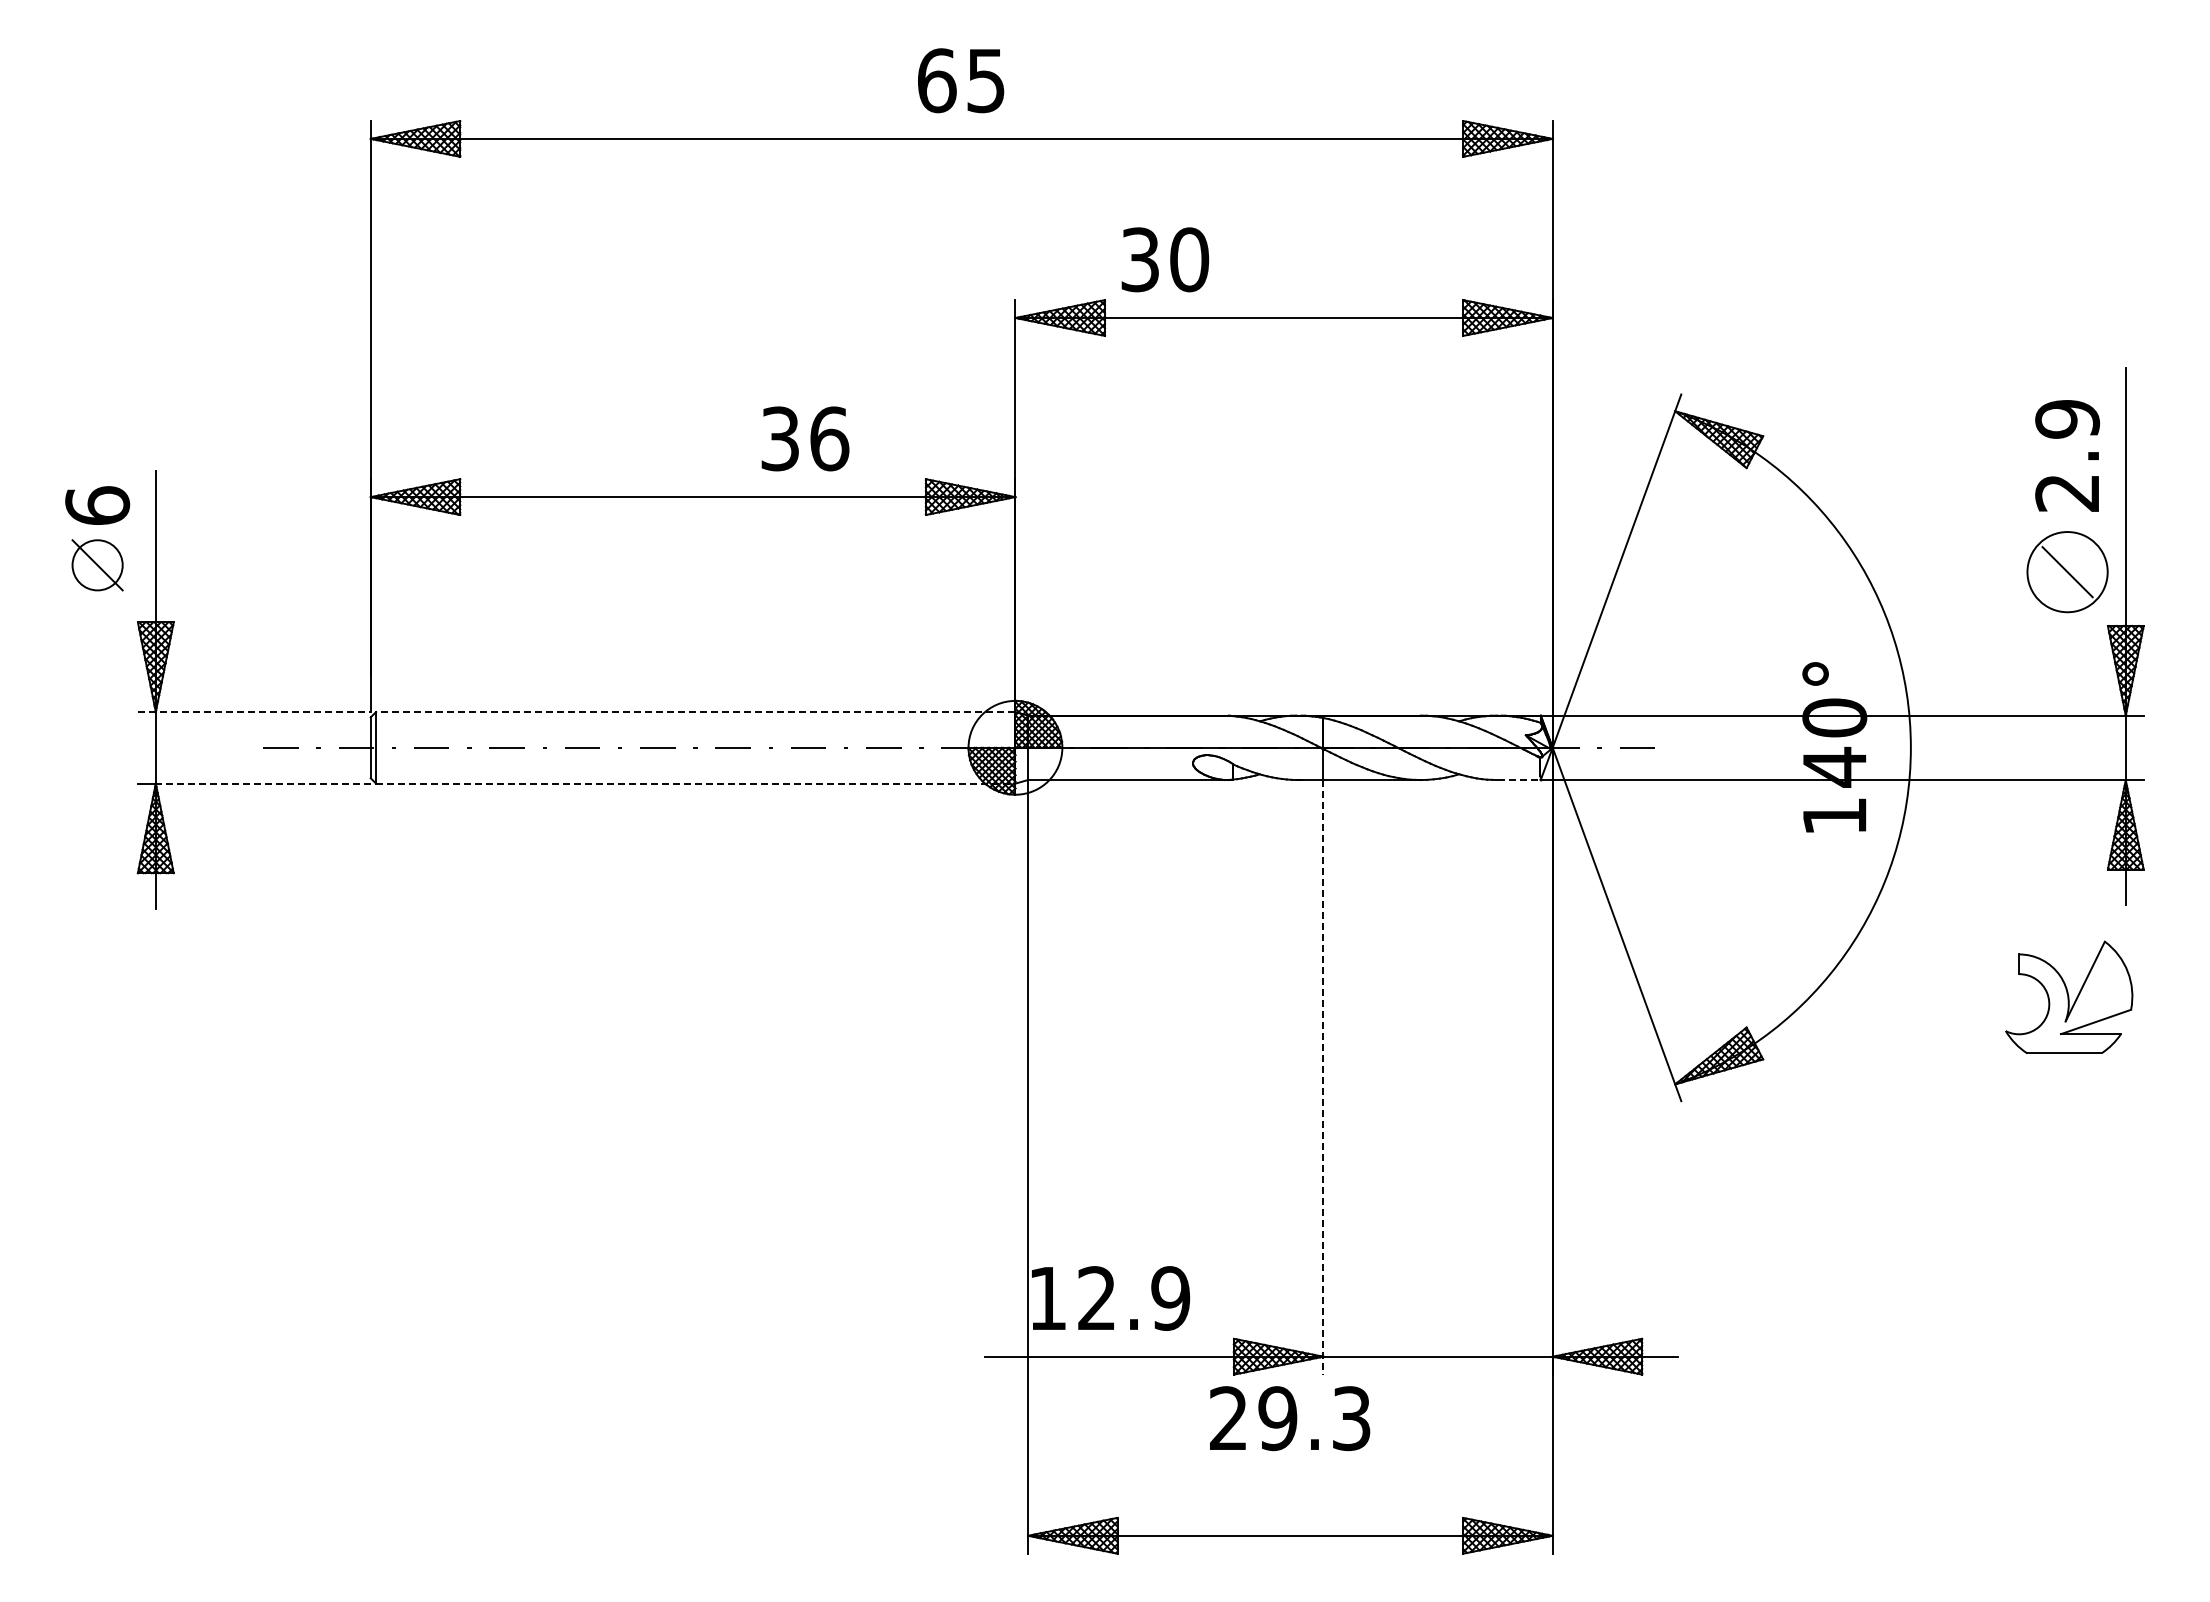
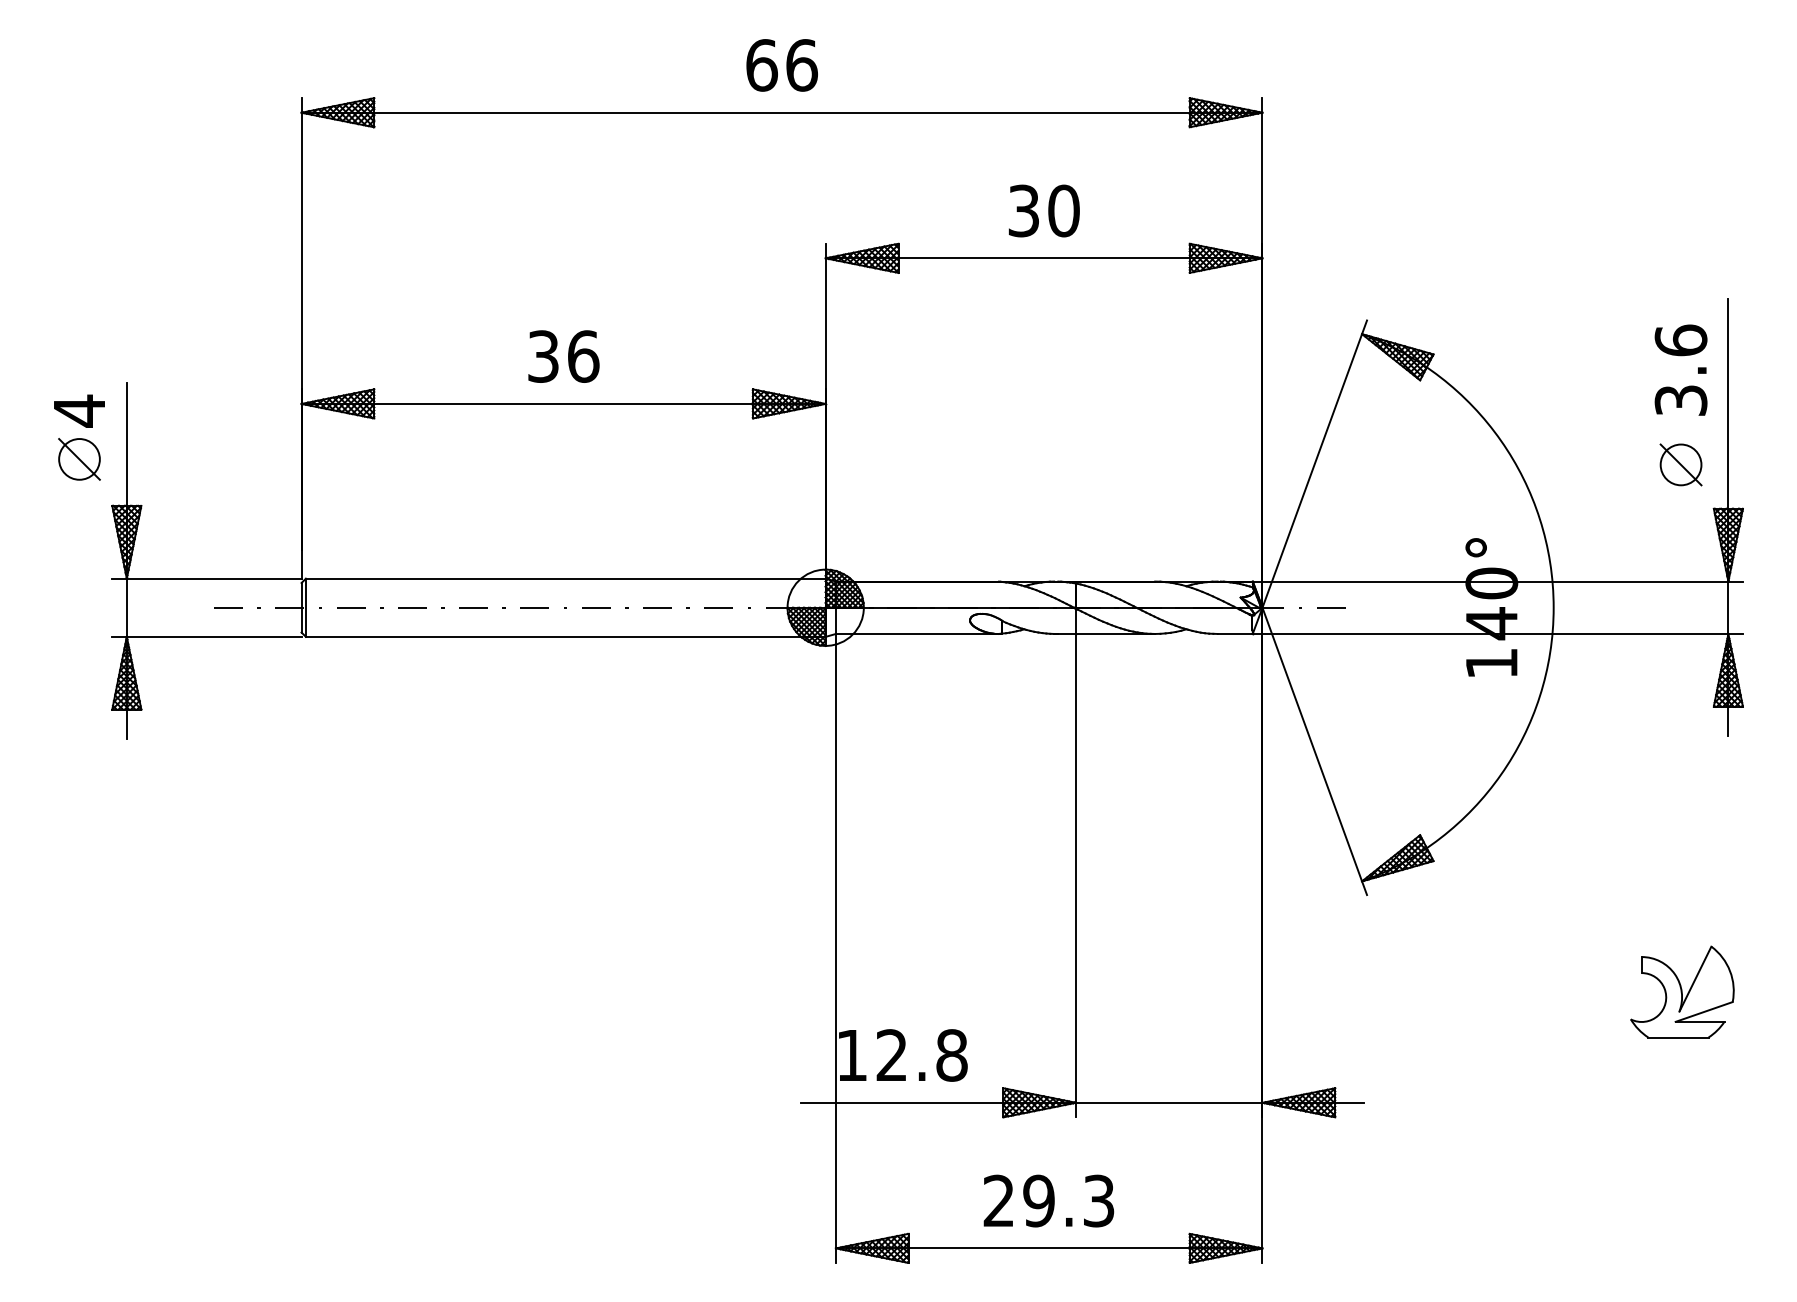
text: (986, 80) -> (802, 65), 65 -> 66
text: (1165, 259) -> (1044, 210), moved
text: (805, 438) -> (563, 356), moved
text: (2067, 455) -> (1681, 370), 2.9 -> 3.6
text: (97, 505) -> (79, 410), 6 -> 4
circle: (2067, 572) -> (1681, 465), size x0.62
line: (254, 712) -> (207, 579), dashed -> solid
line: (695, 712) -> (565, 579), dashed -> solid
line: (1519, 780) -> (1235, 634), dashed -> solid
line: (262, 783) -> (213, 636), dashed -> solid
line: (695, 783) -> (565, 636), dashed -> solid
part: (2069, 996) -> (1682, 991), moved
line: (1323, 1077) -> (1076, 875), dashed -> solid
text: (1170, 1298) -> (951, 1055), 12.9 -> 12.8
text: (1290, 1418) -> (1049, 1200), moved

